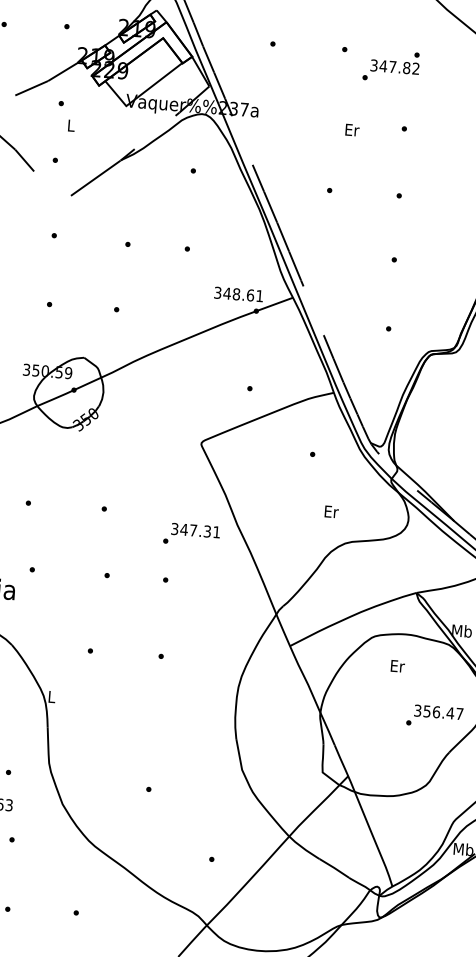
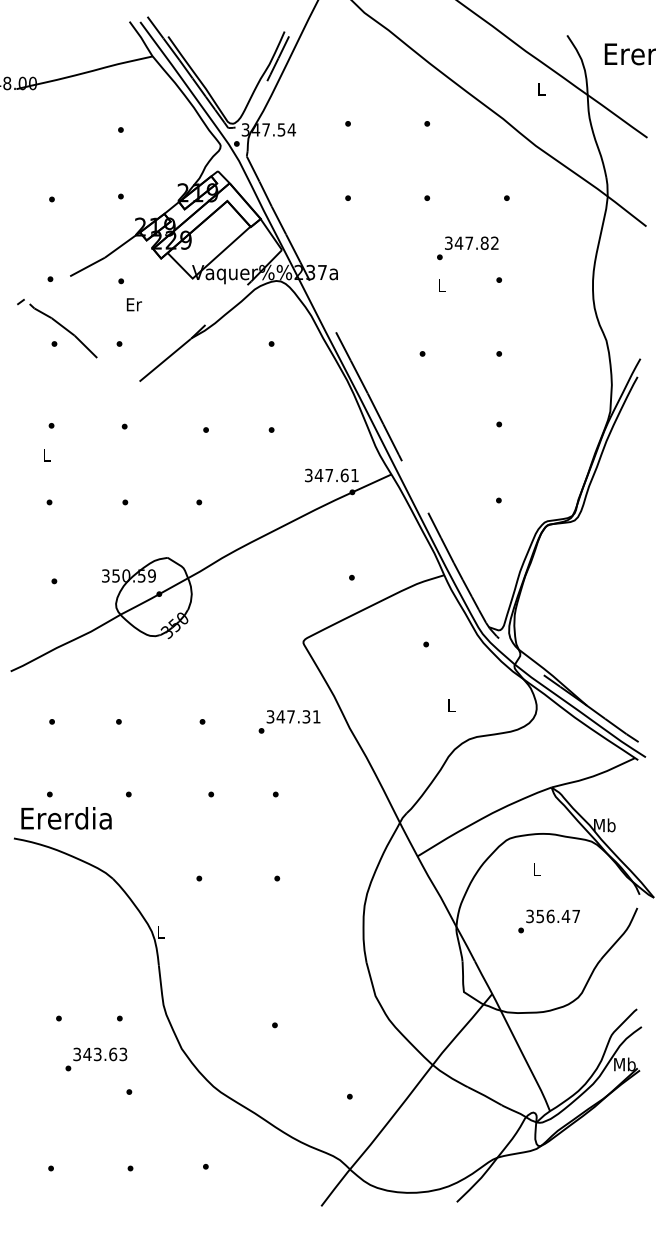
text: (390, 71) -> (467, 248), moved
text: (71, 125) -> (134, 304), L -> Er
text: (352, 129) -> (442, 285), Er -> L
text: (236, 294) -> (329, 475), 348.61 -> 347.61
text: (331, 511) -> (451, 705), Er -> L
text: (191, 534) -> (289, 721), moved
text: (397, 666) -> (537, 869), Er -> L
text: (434, 716) -> (548, 921), moved

